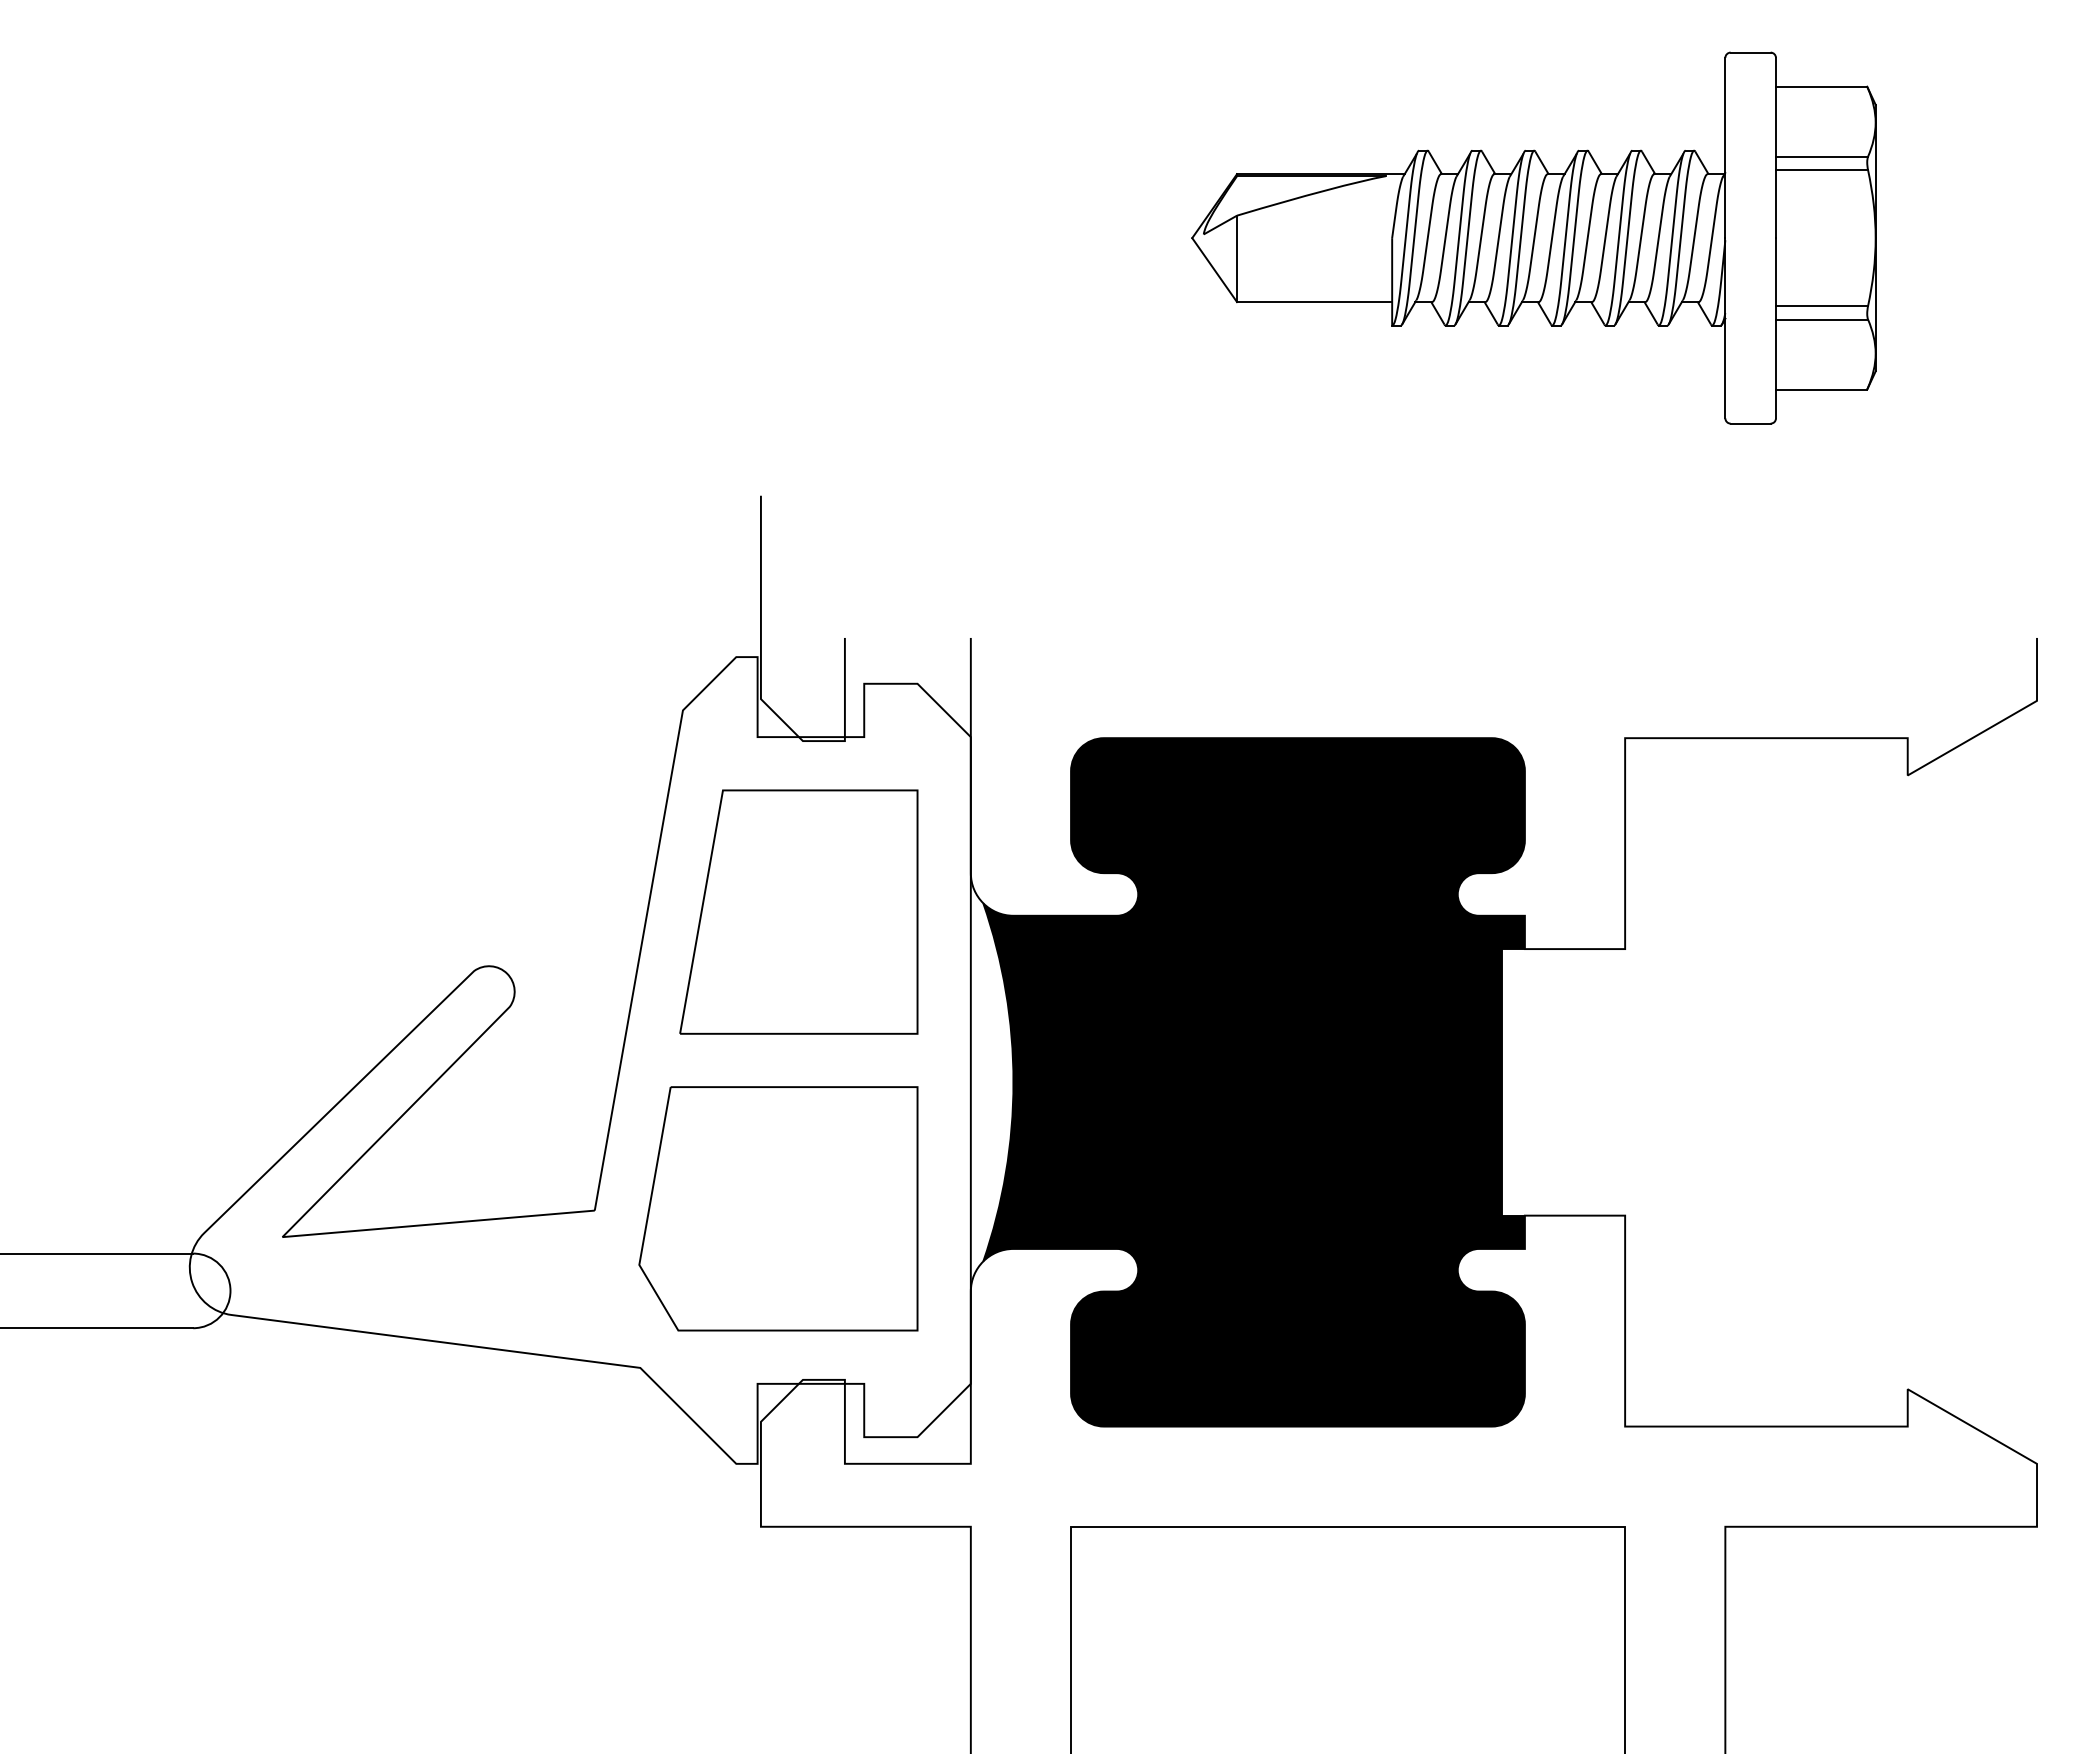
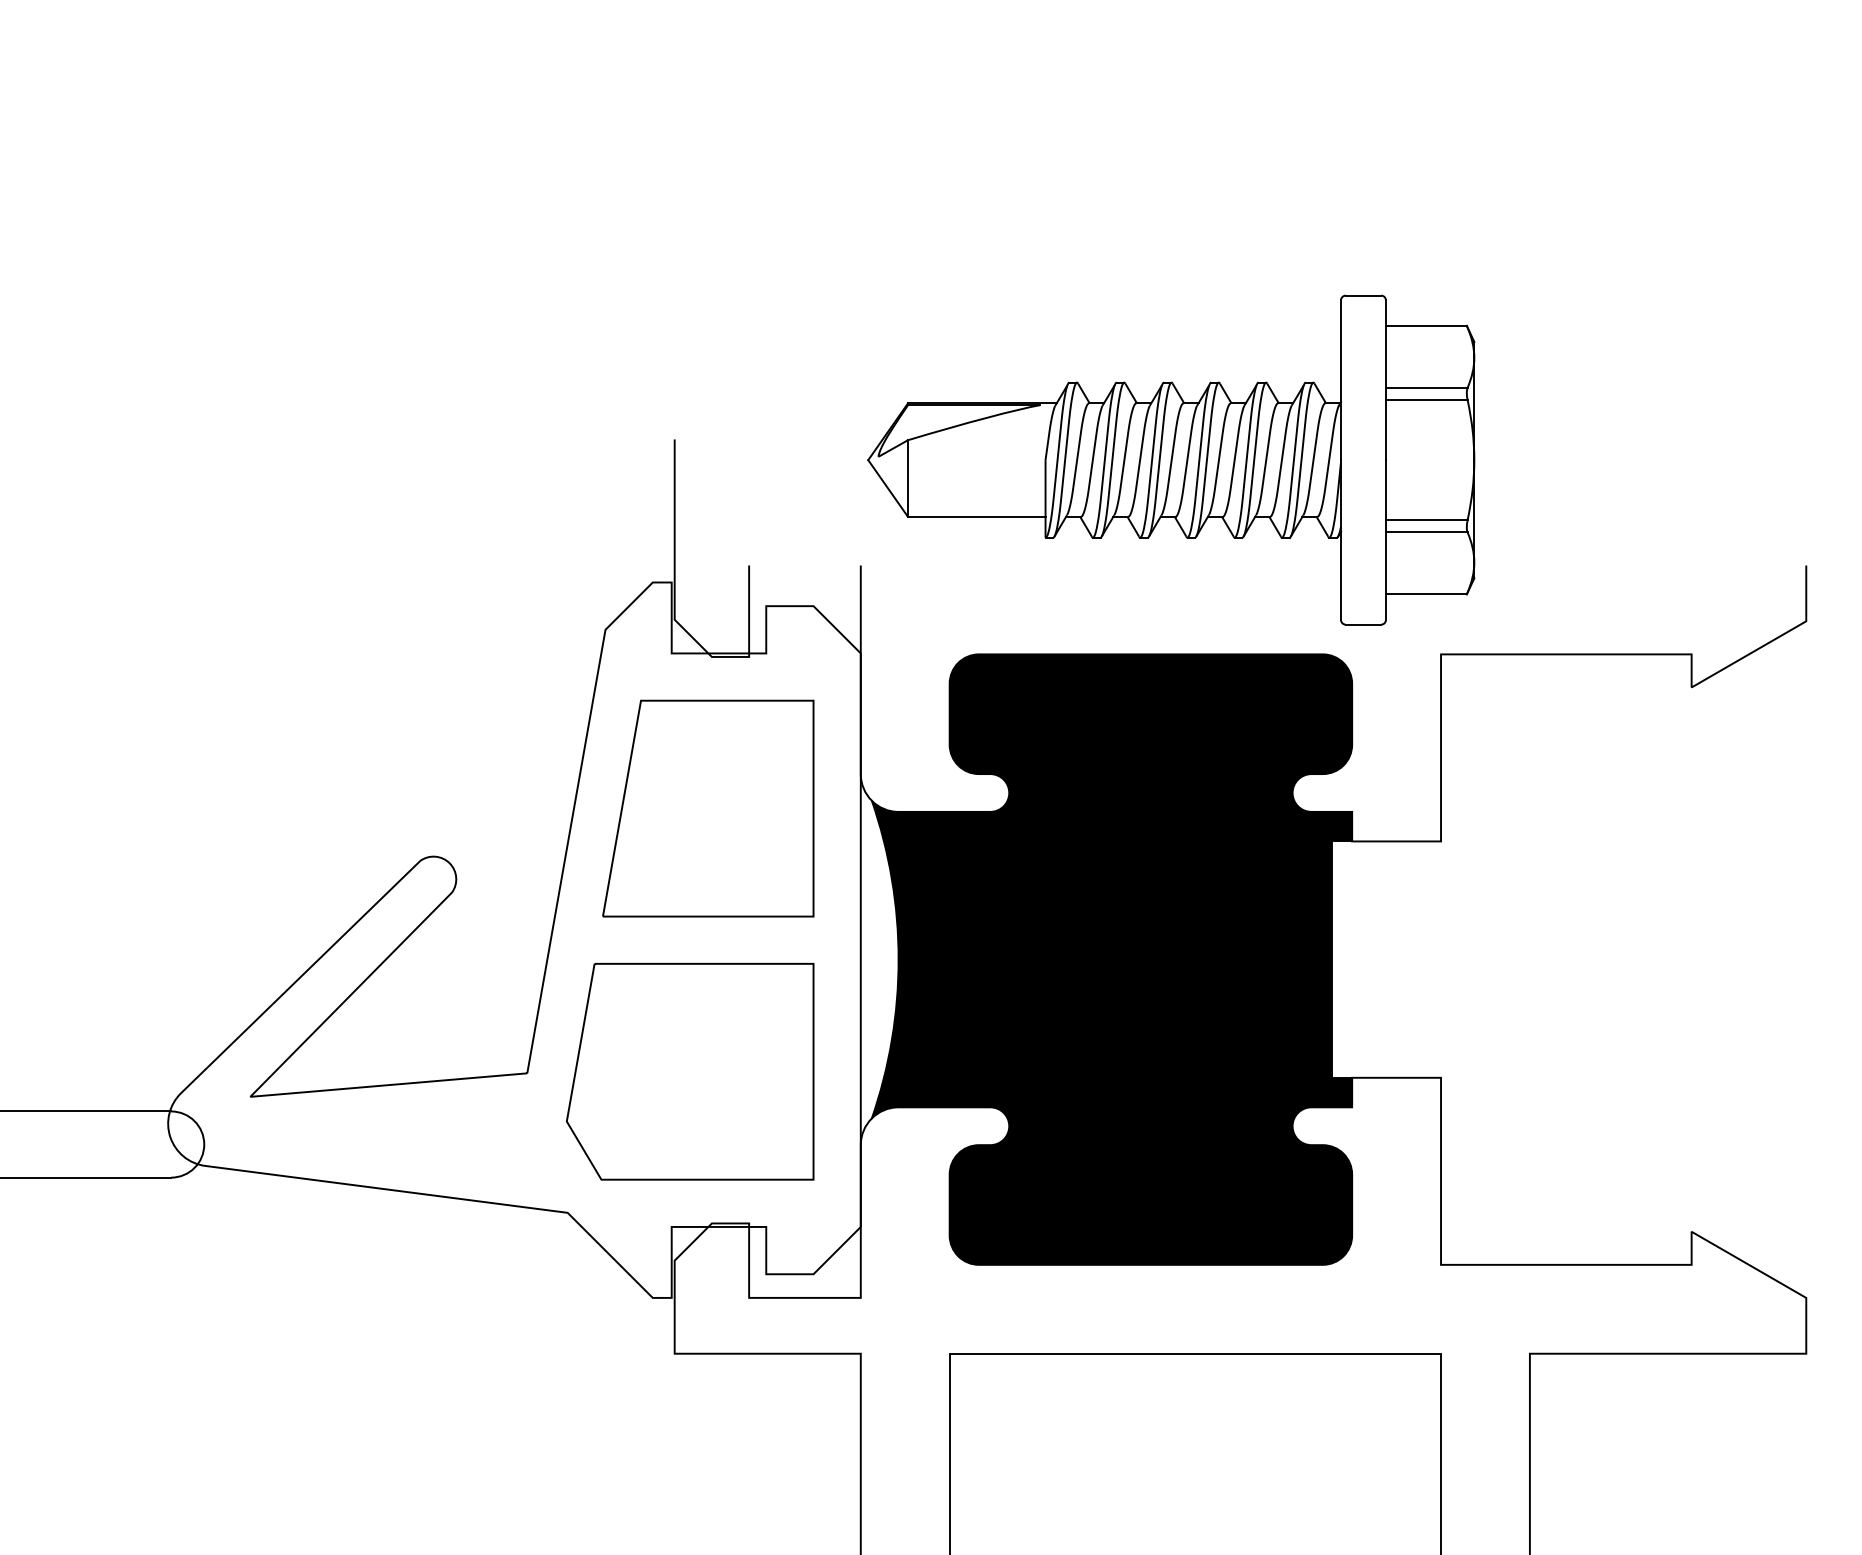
part: (1533, 237) -> (1170, 459), moved

